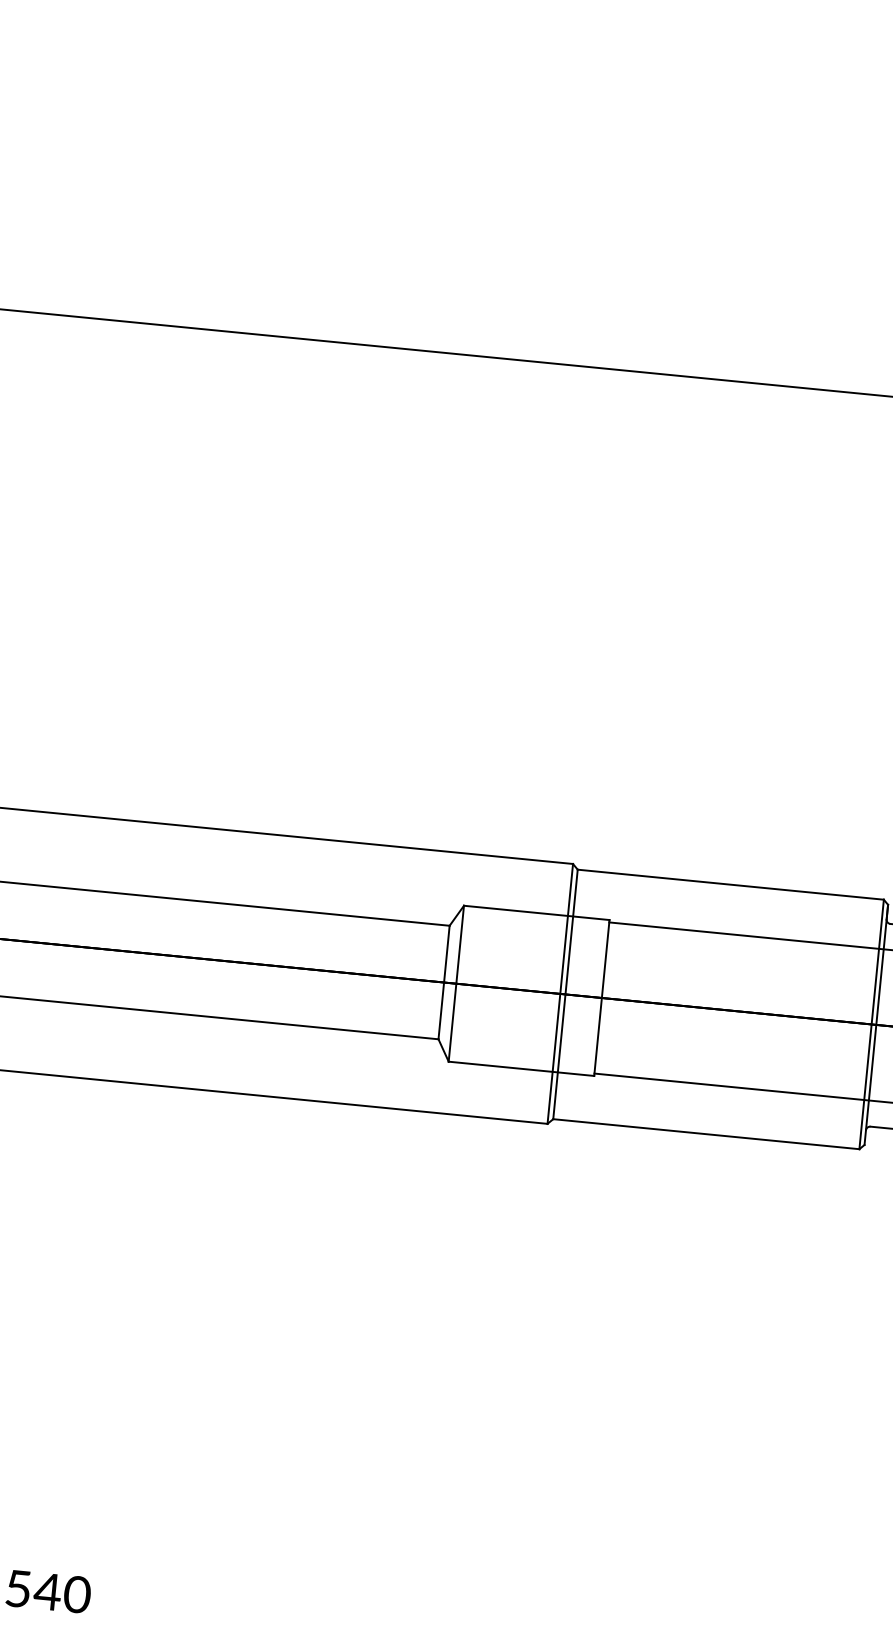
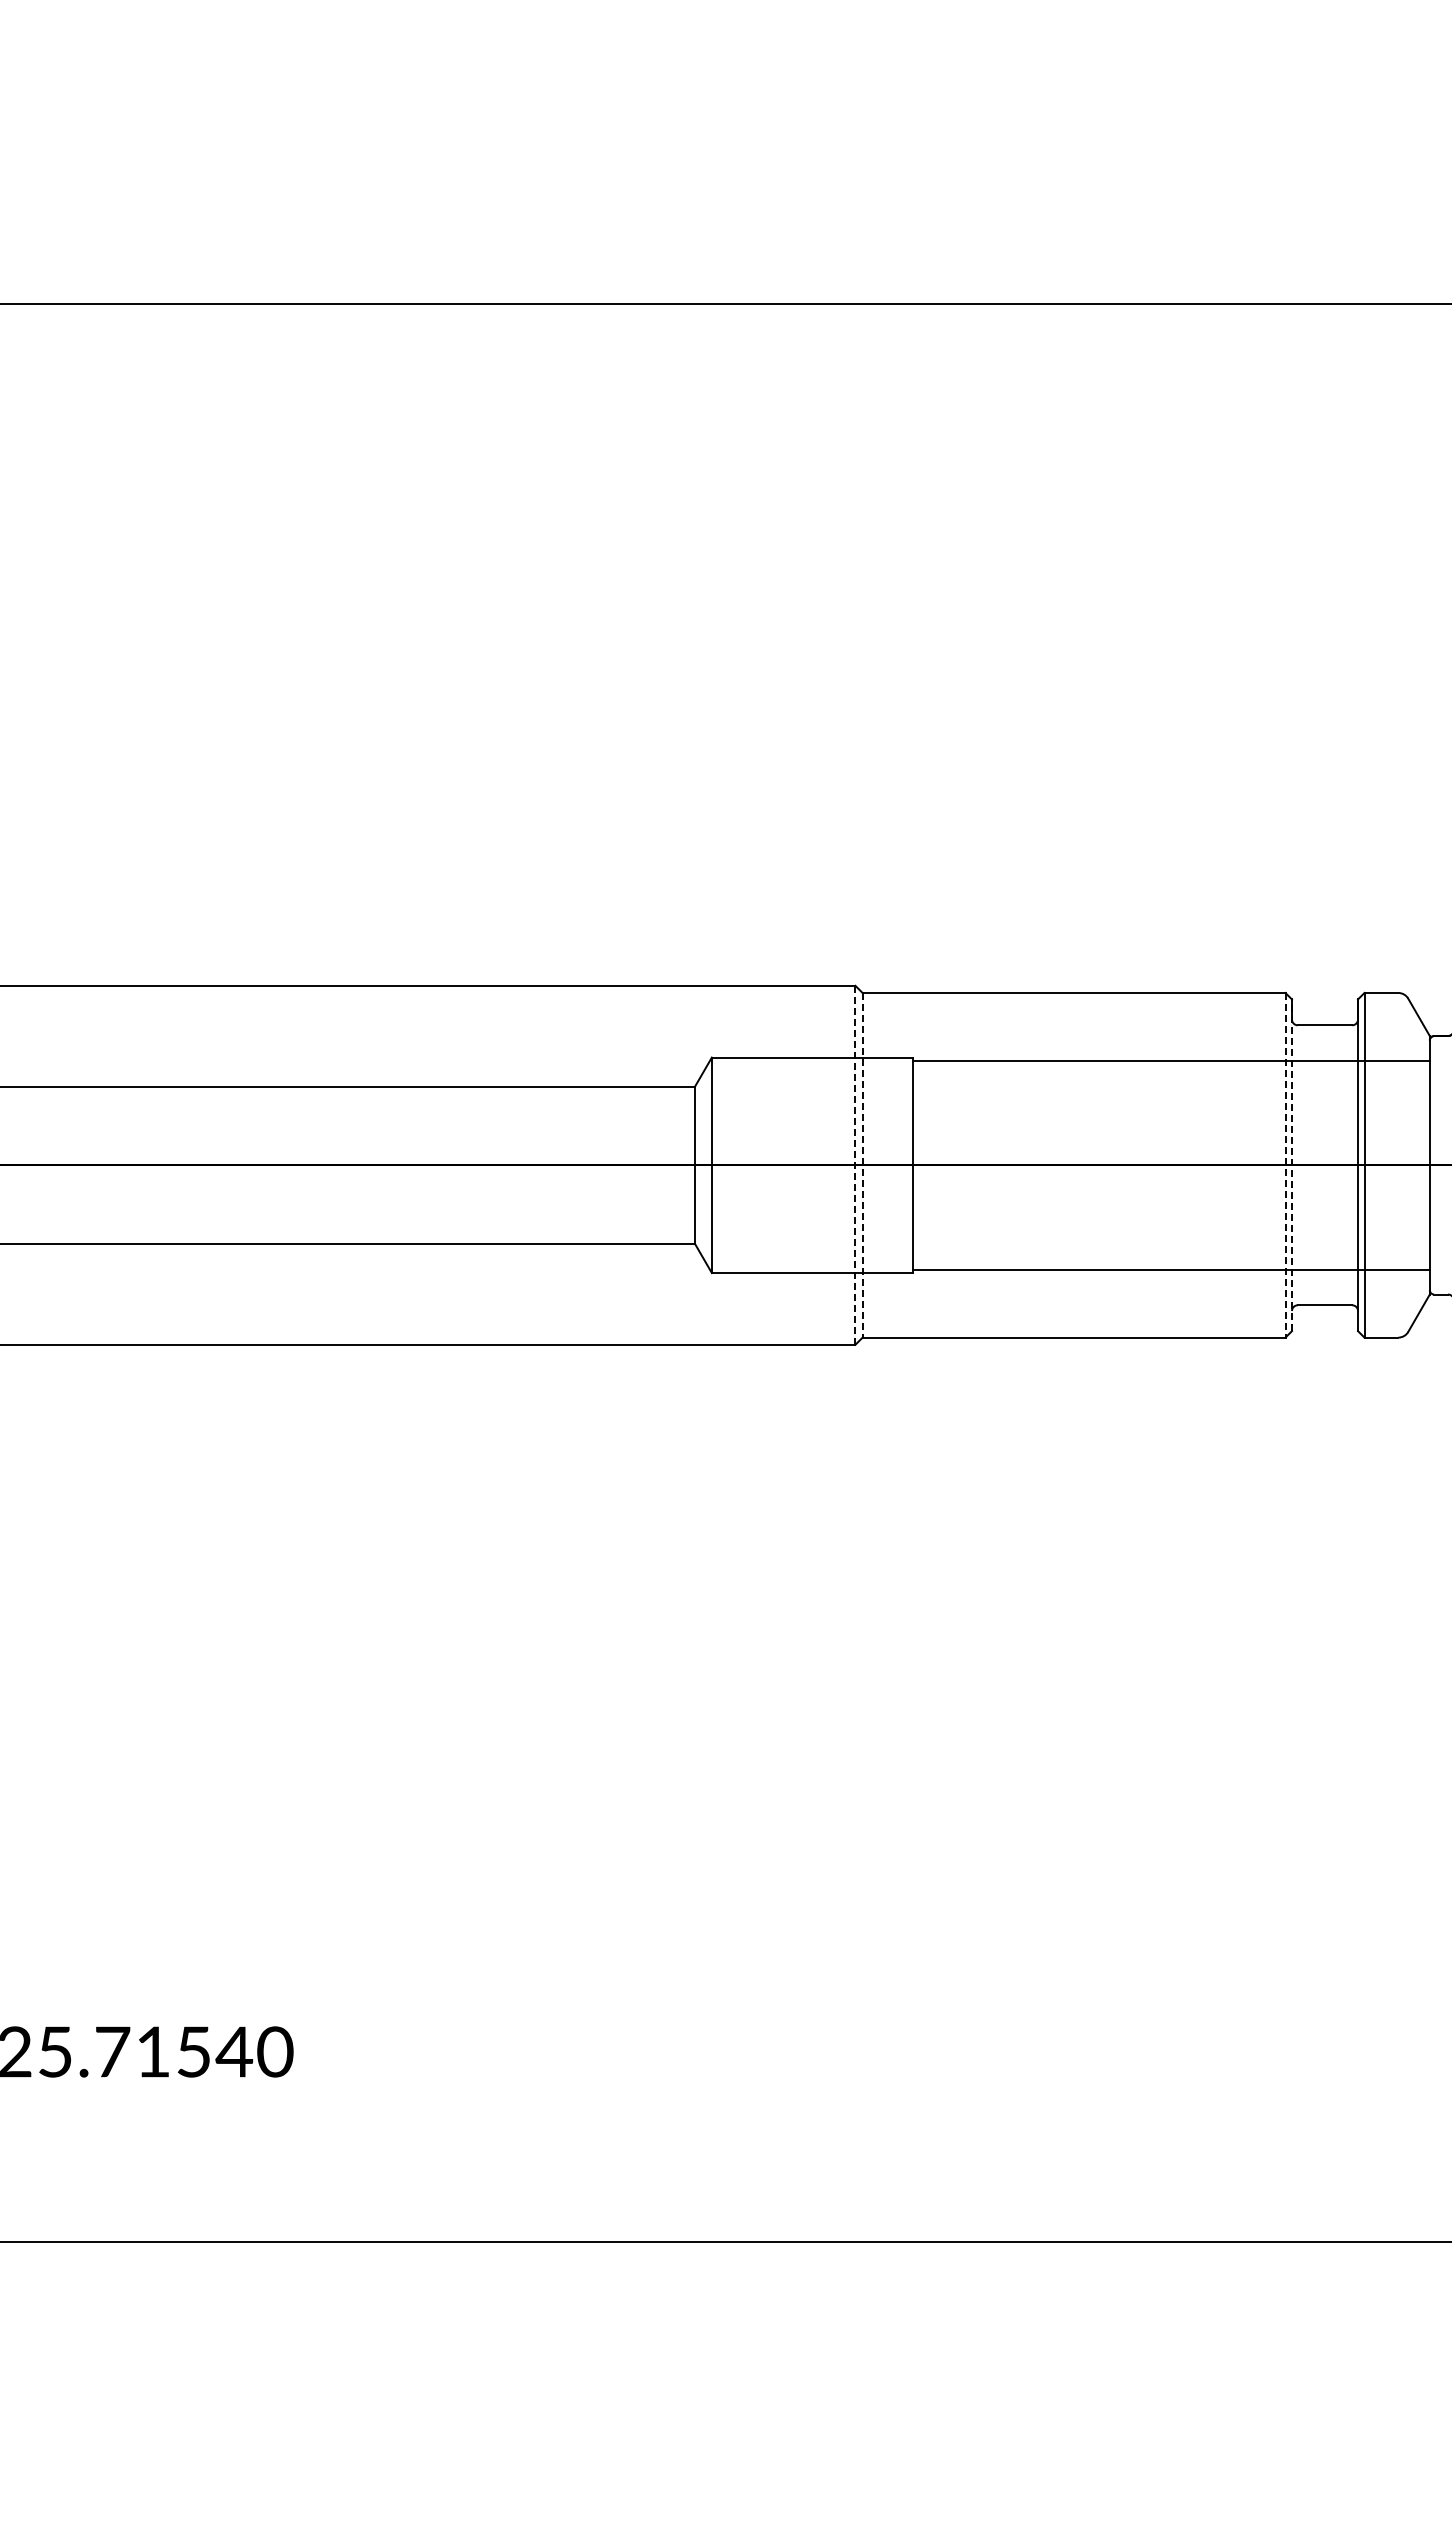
line: (560, 994) -> (855, 1165), solid -> dashed
line: (565, 994) -> (862, 1165), solid -> dashed
line: (871, 1024) -> (1285, 1165), solid -> dashed
line: (875, 1025) -> (1291, 1165), solid -> dashed

